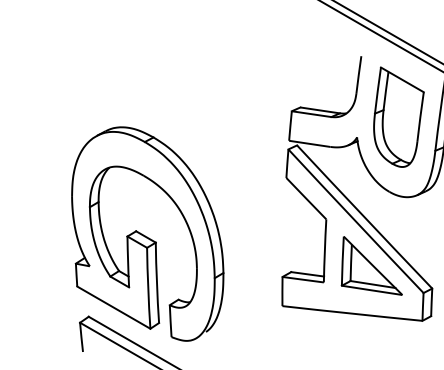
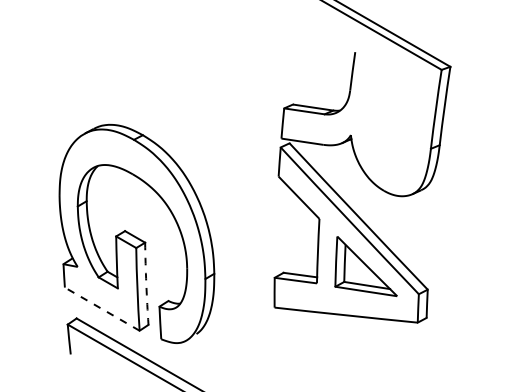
part: (398, 117) -> (393, 114), removed
arc: (157, 282) -> (146, 283), solid -> dashed
line: (113, 307) -> (101, 308), solid -> dashed

